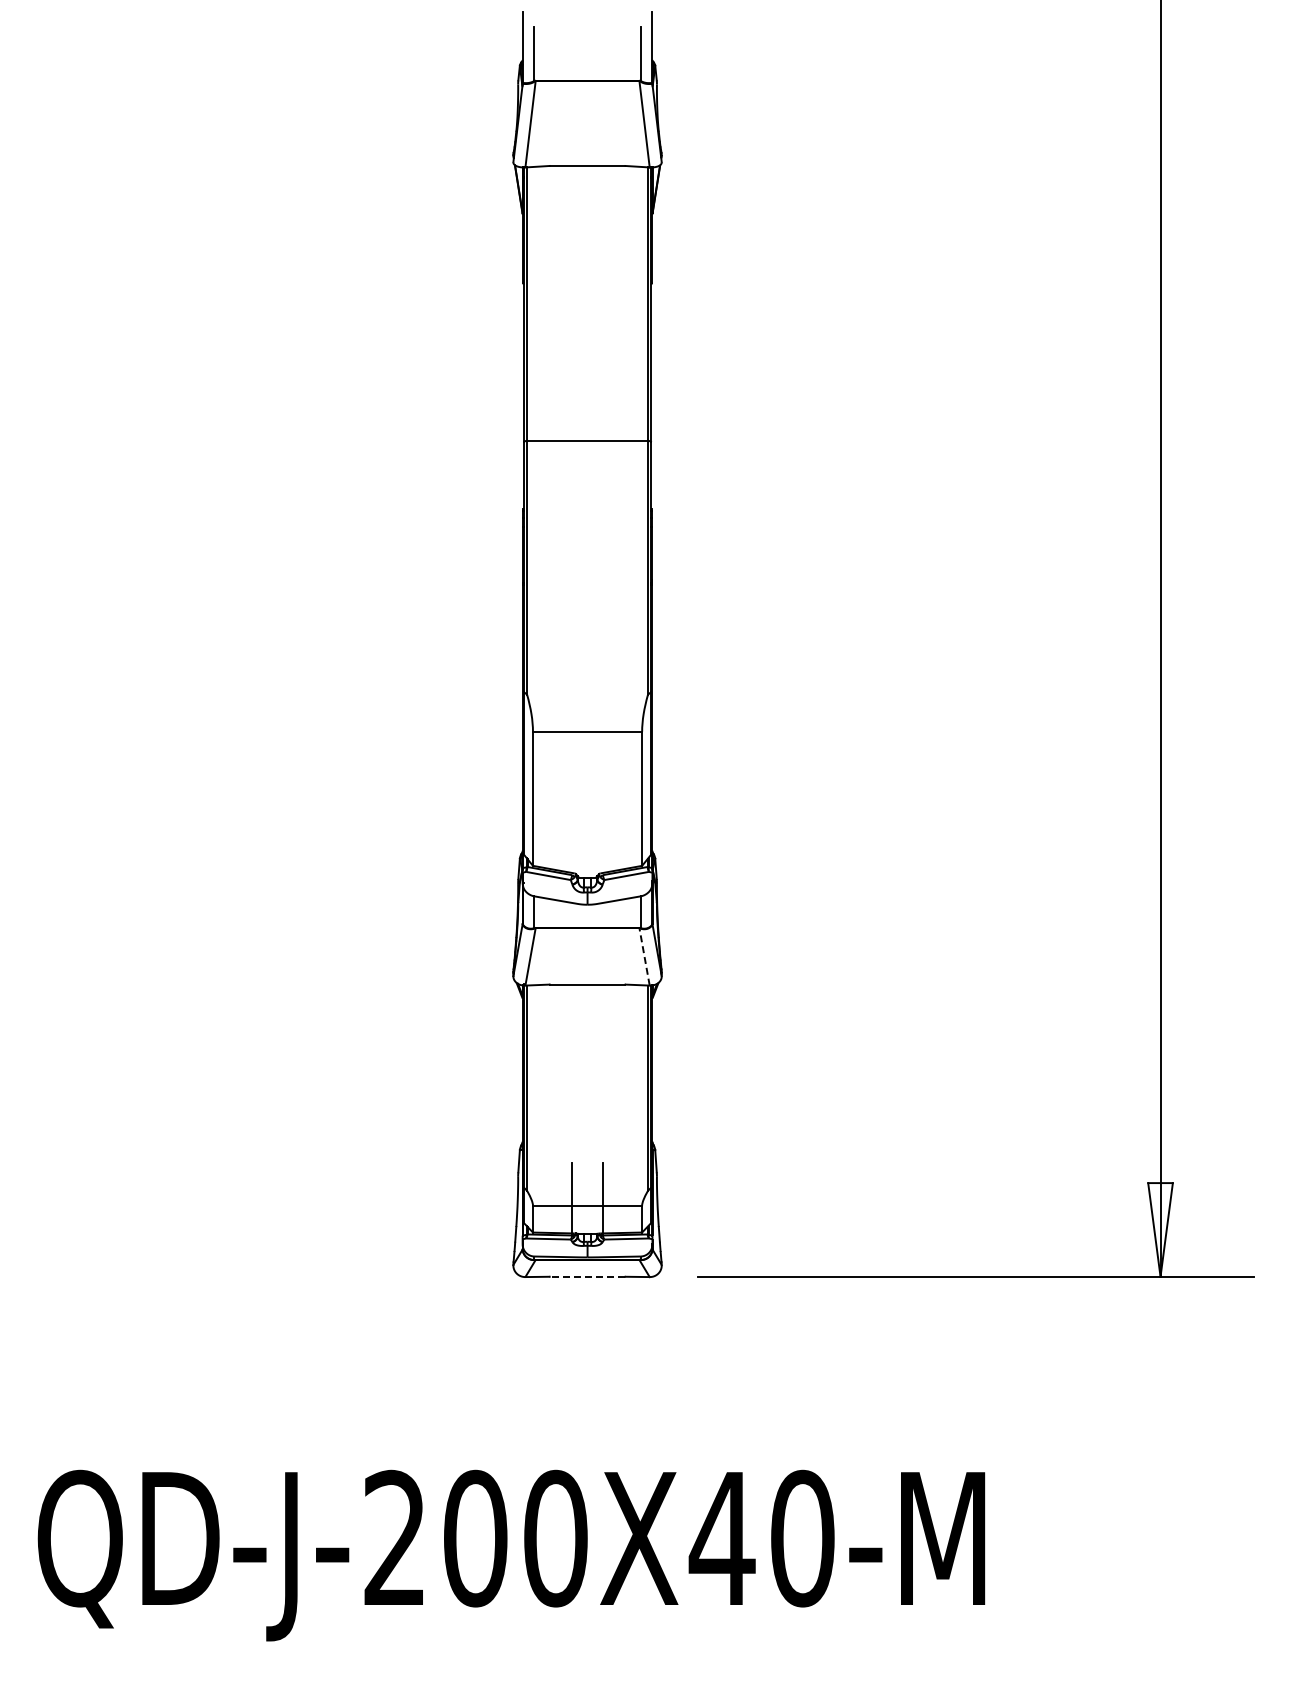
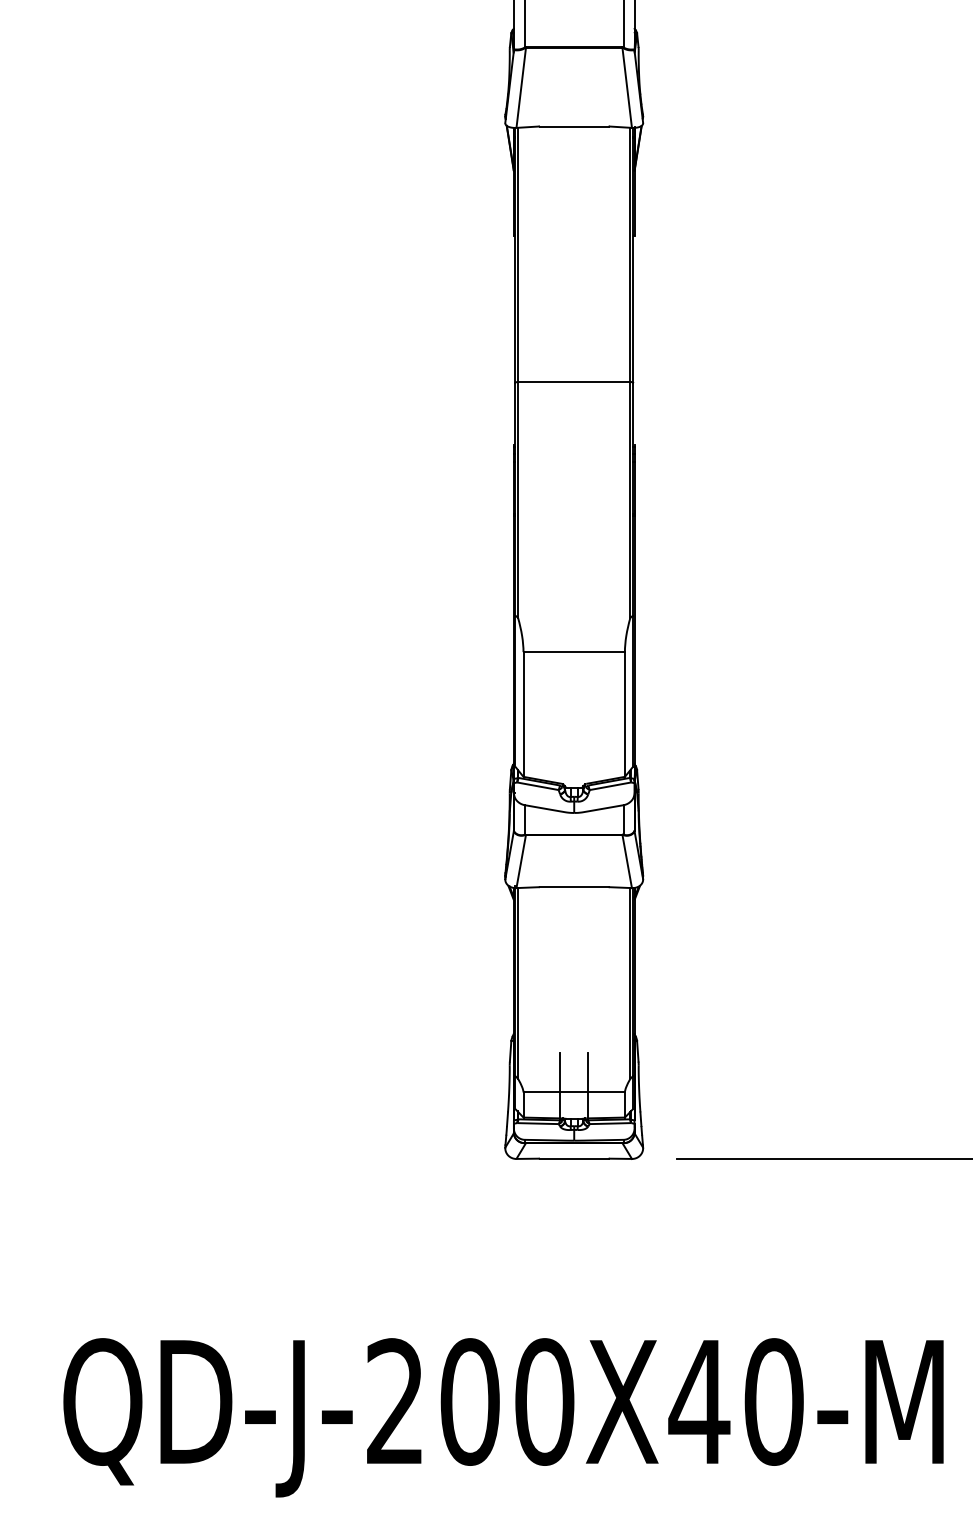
line: (644, 956) -> (627, 861), dashed -> solid
line: (587, 1276) -> (574, 1158), dashed -> solid

